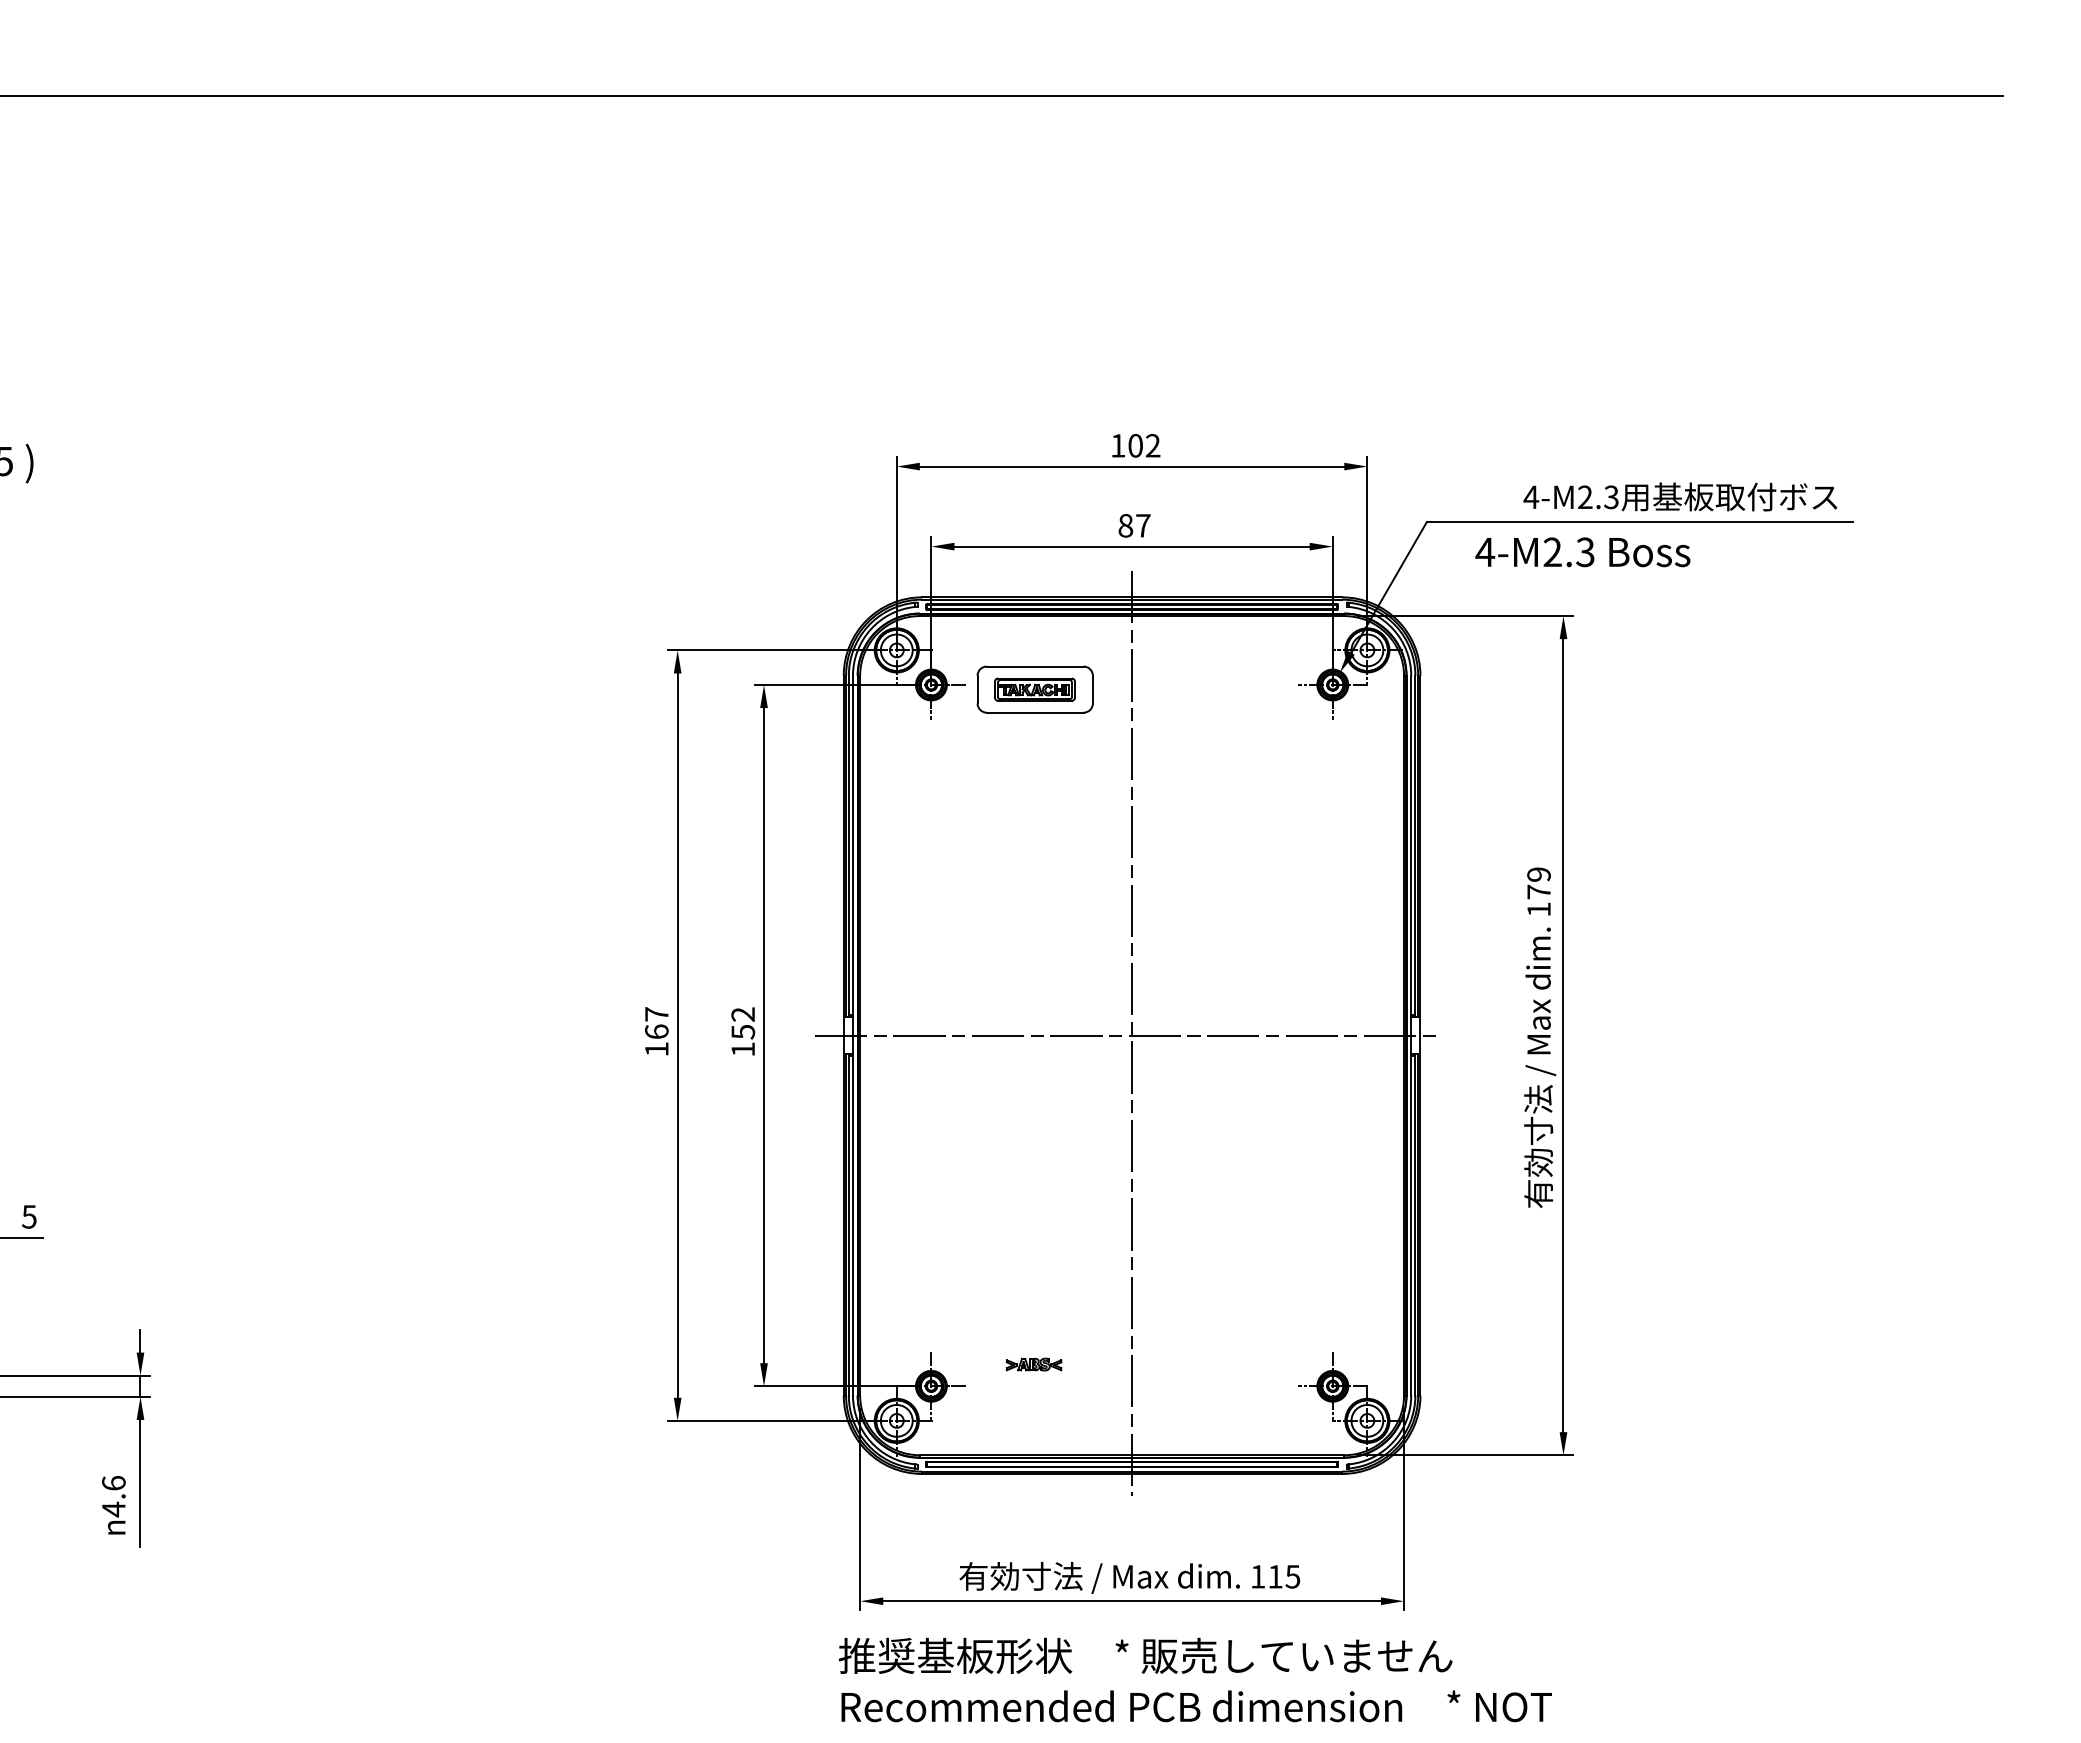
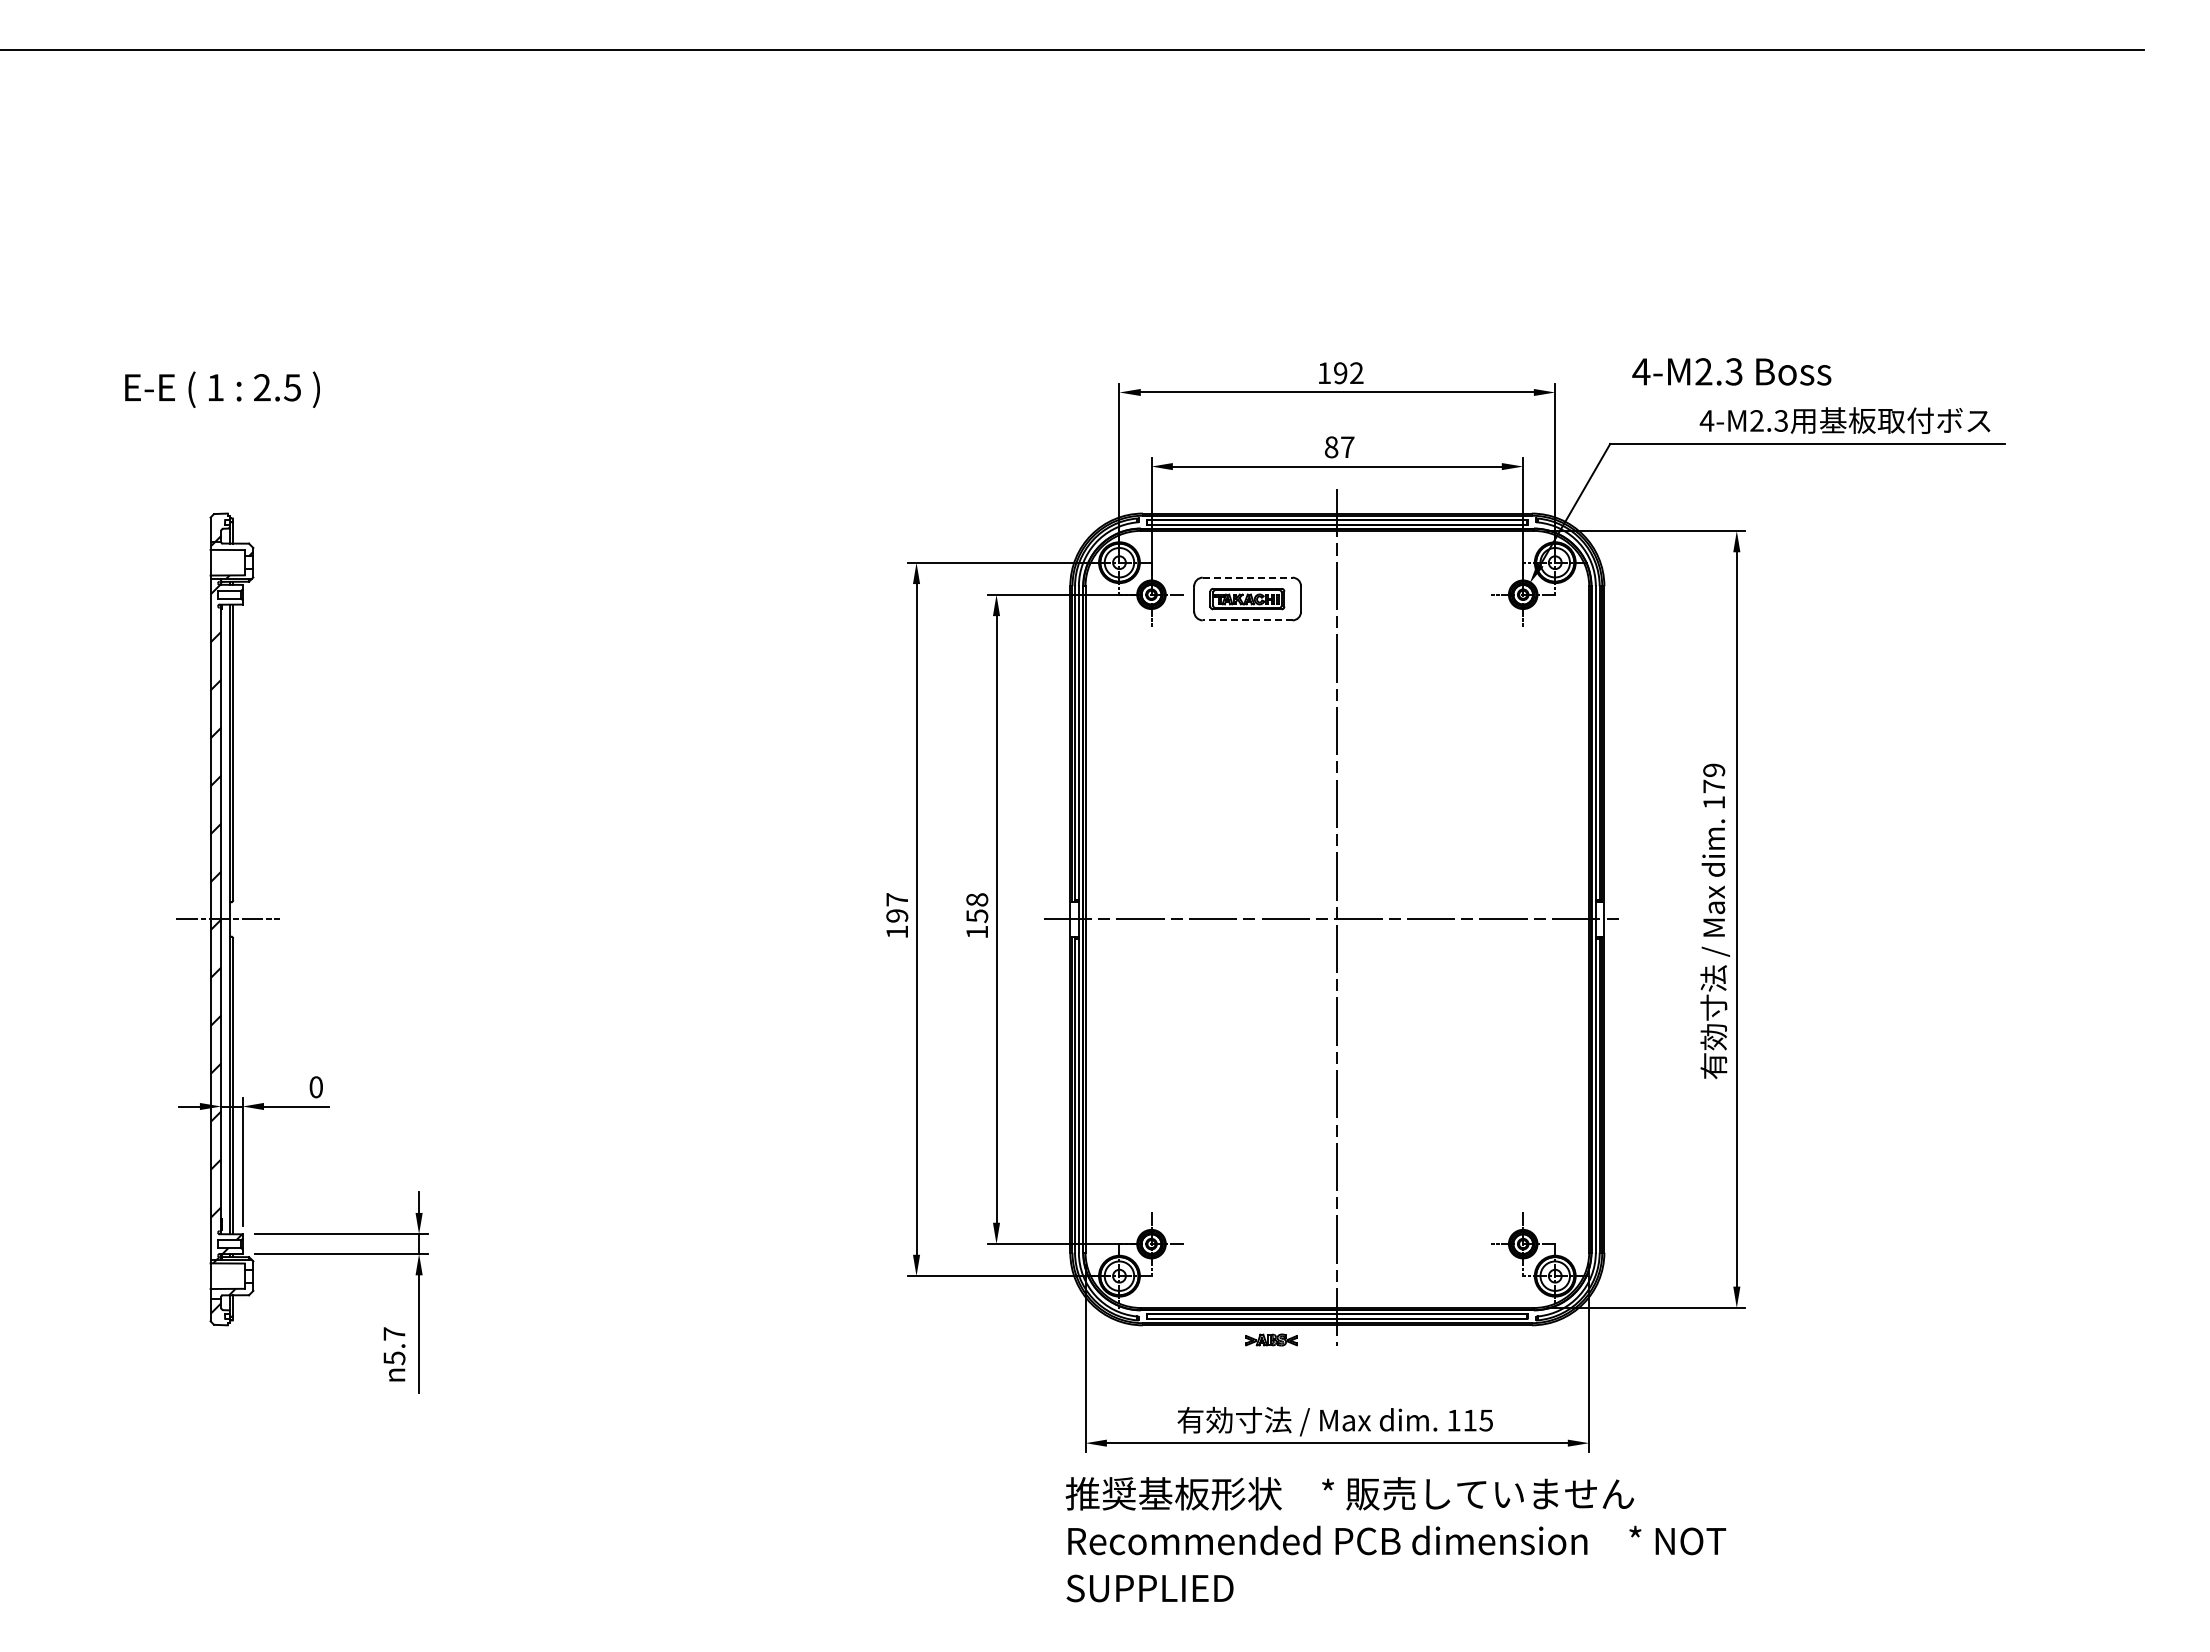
text: (1135, 446) -> (1340, 373), 102 -> 192
text: (1582, 551) -> (1731, 371), moved
line: (1035, 666) -> (1247, 577), solid -> dashed
line: (1035, 712) -> (1247, 620), solid -> dashed
text: (743, 1014) -> (977, 899), 152 -> 158
text: (657, 1031) -> (897, 915), 167 -> 197
text: (28, 1217) -> (315, 1087), 5 -> 0
part: (1033, 1363) -> (1271, 1339), moved
text: (113, 1496) -> (394, 1346), n4.6 -> n5.7

